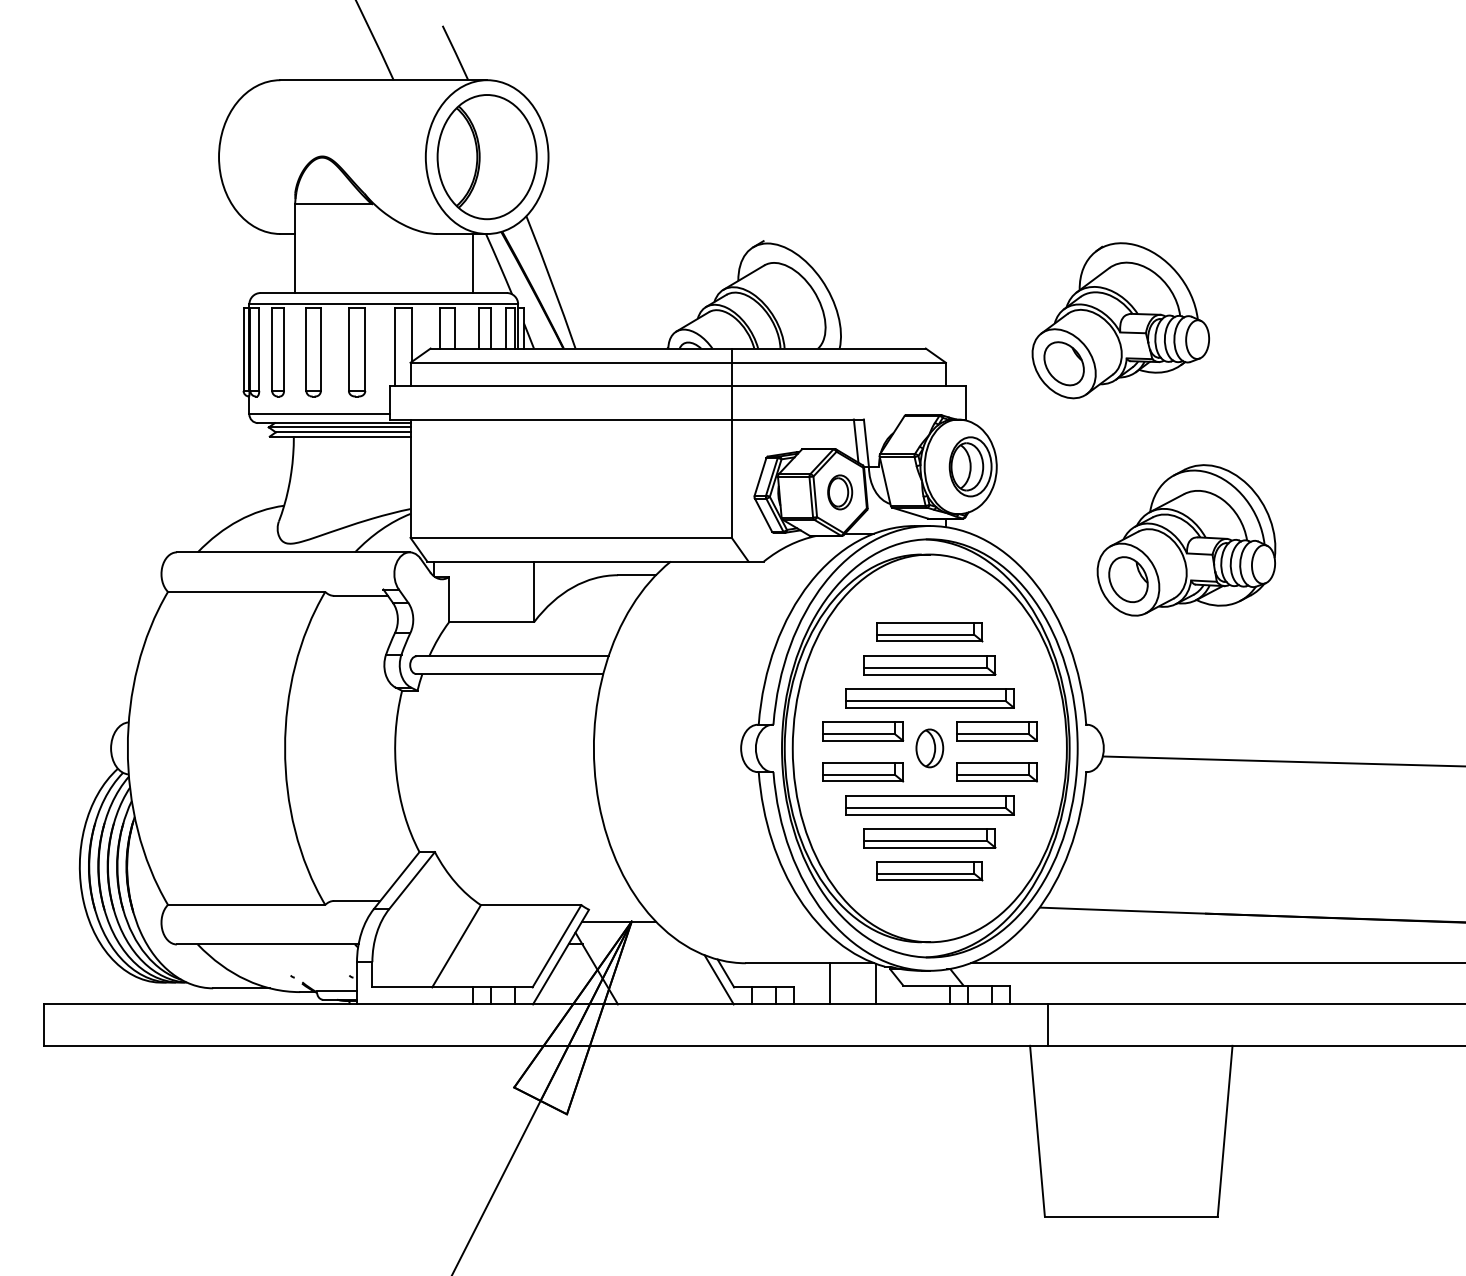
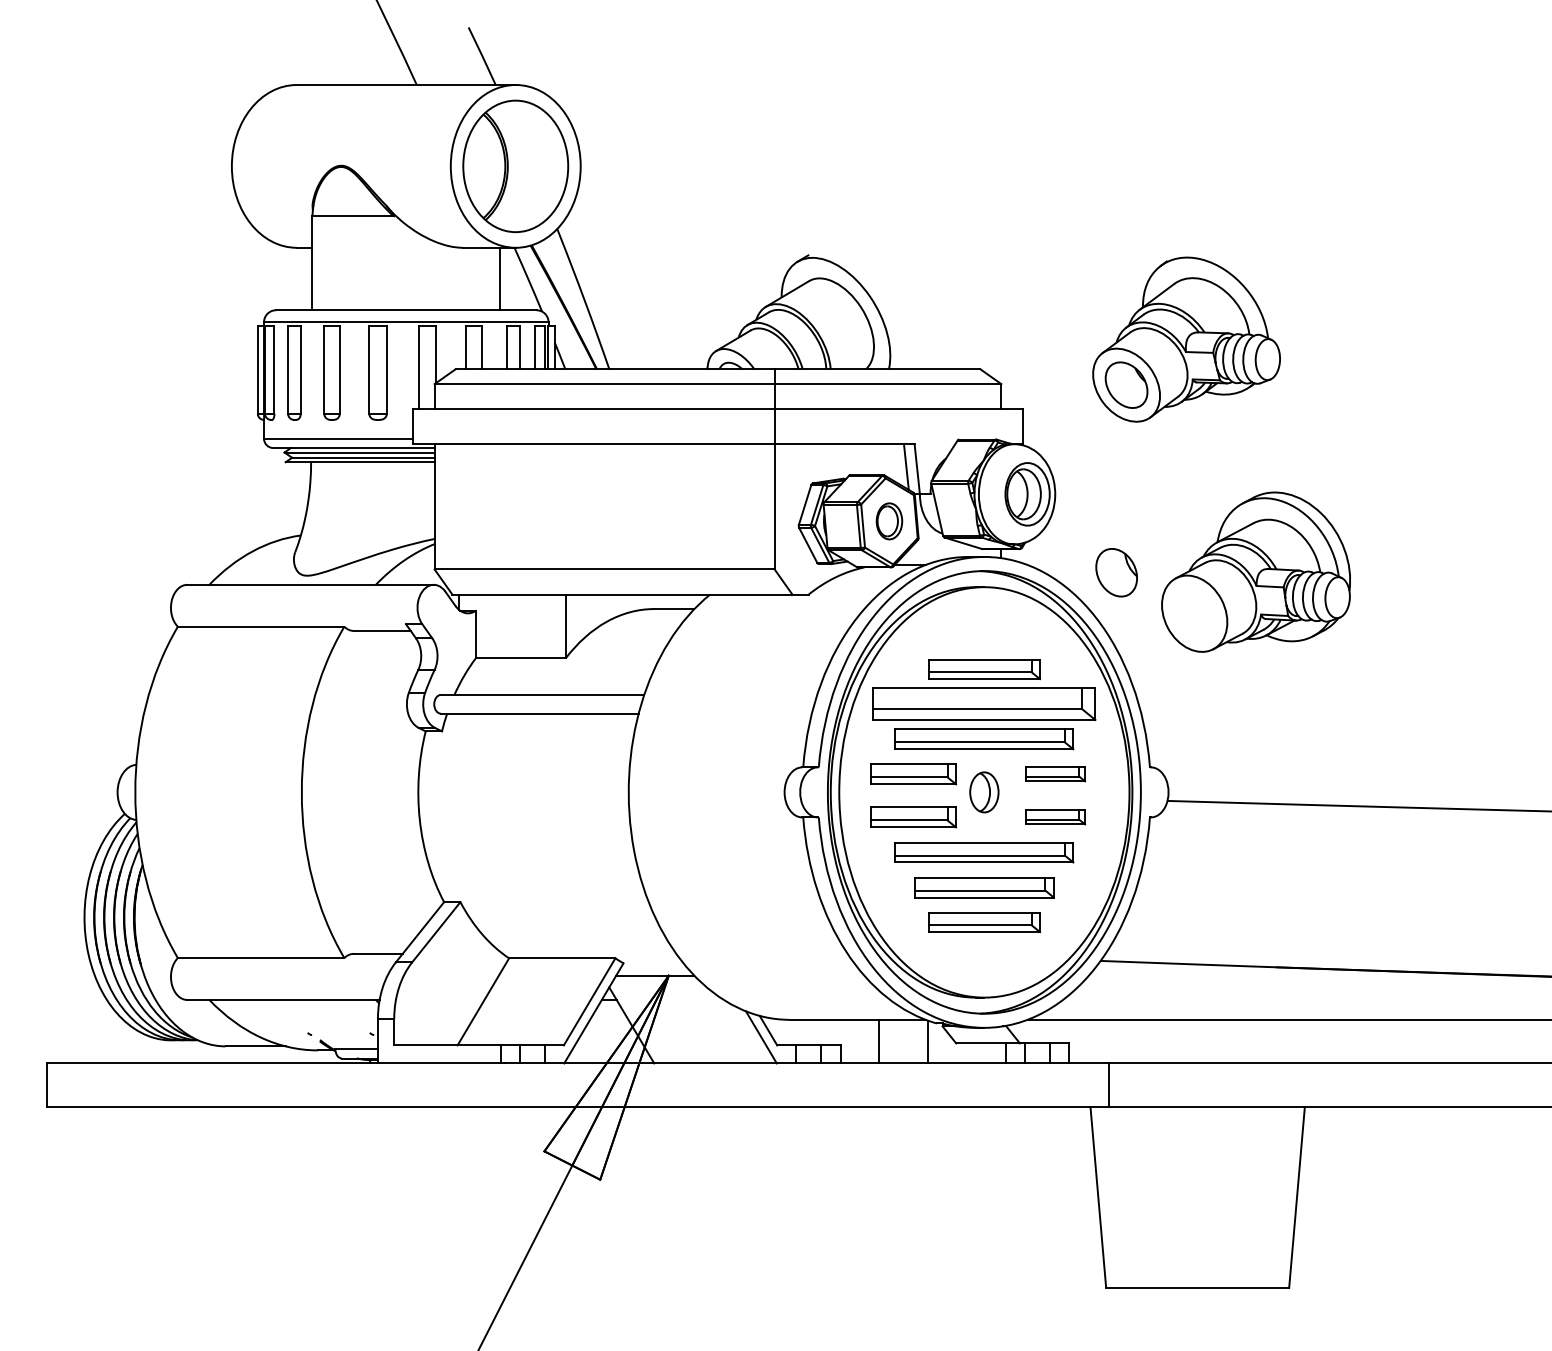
part: (1128, 579) -> (1116, 572), moved
part: (929, 665) -> (984, 704), size x1.6
part: (997, 731) -> (1055, 774), size x0.7
part: (997, 772) -> (1055, 817), size x0.7

